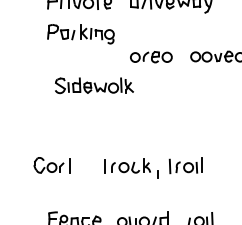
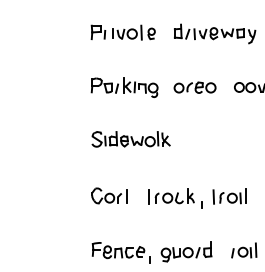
part: (80, 33) -> (124, 87), moved
part: (93, 85) -> (130, 139), moved
part: (51, 164) -> (109, 195), moved

